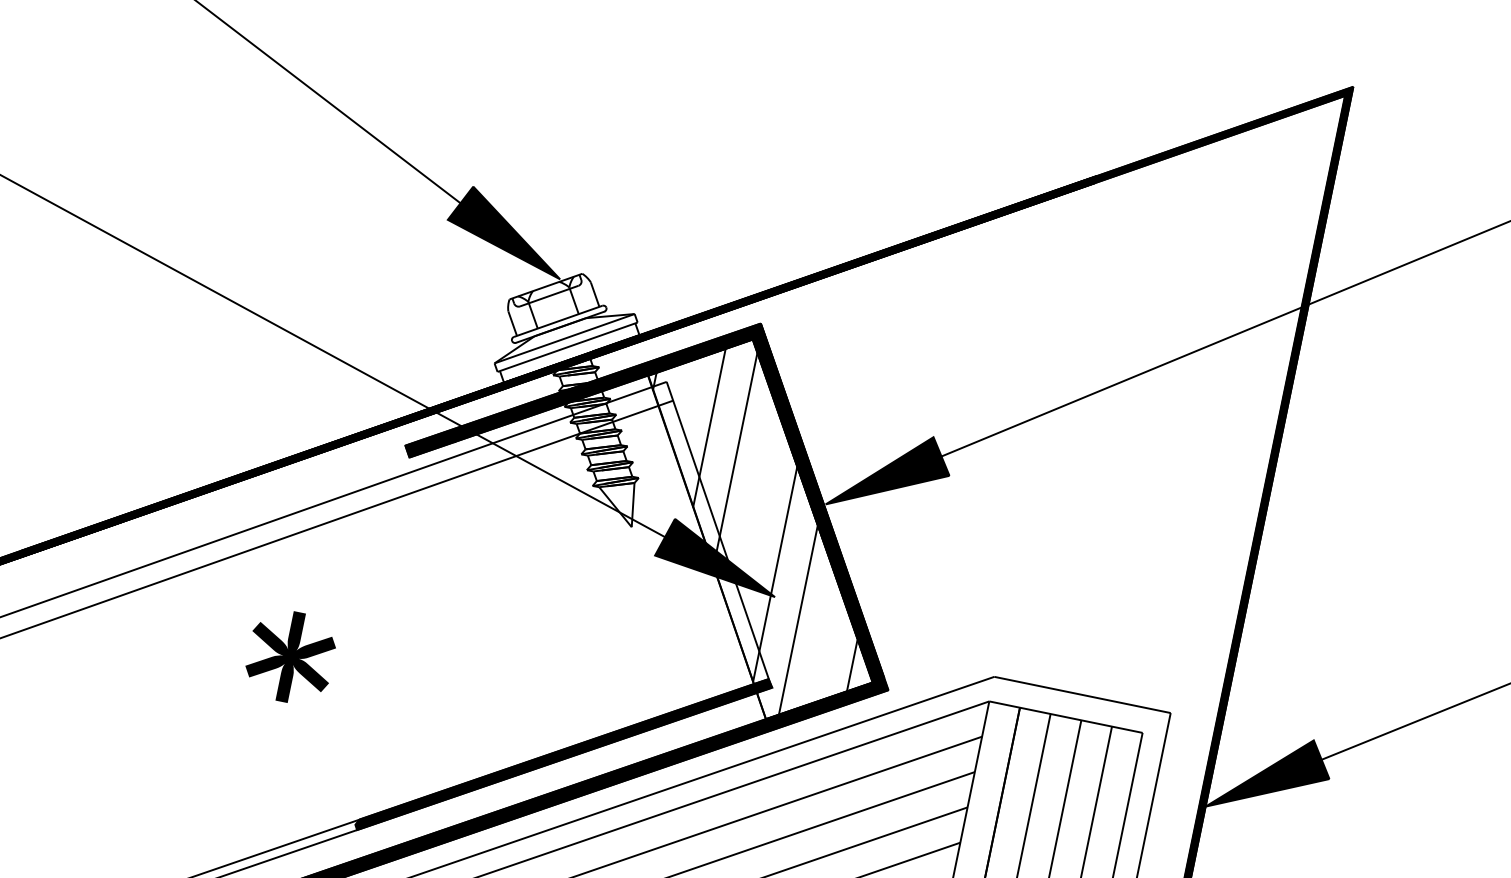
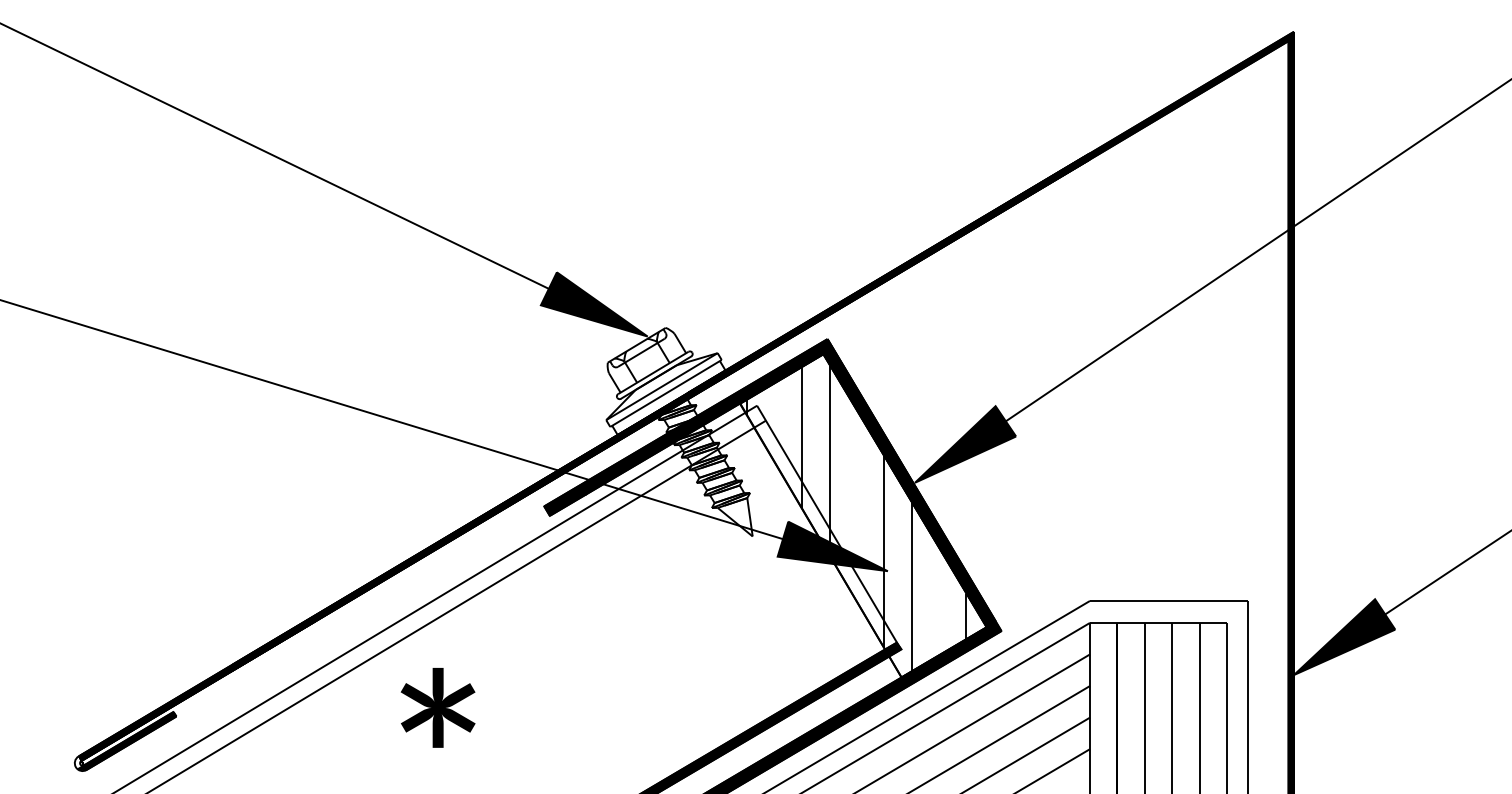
text: (290, 656) -> (437, 707), moved

